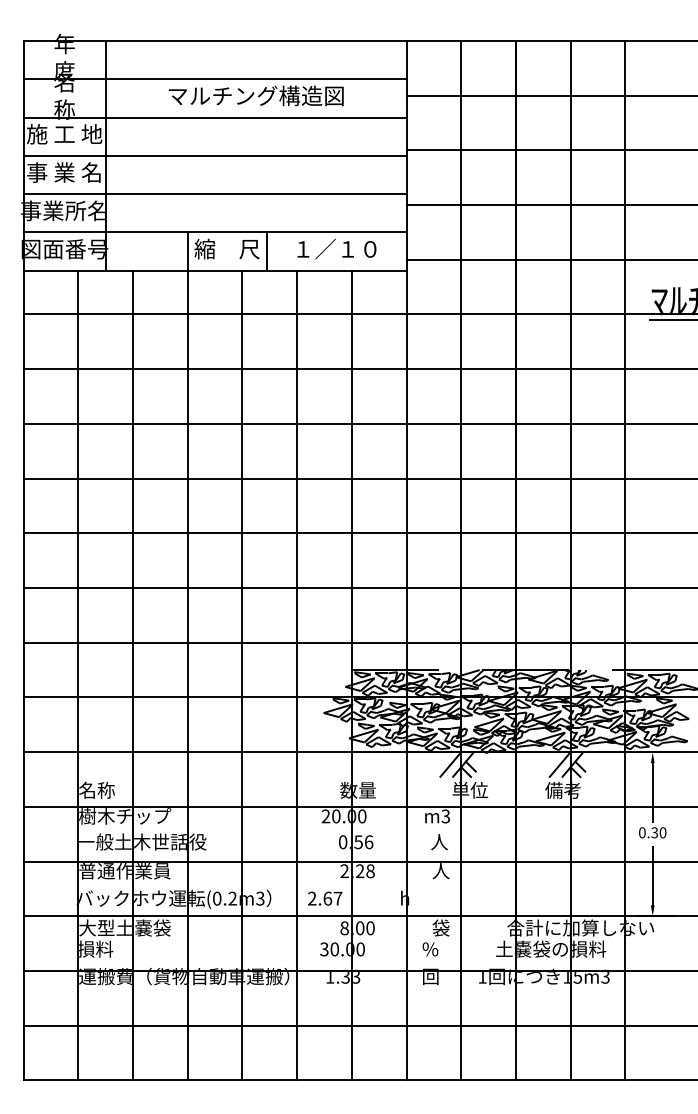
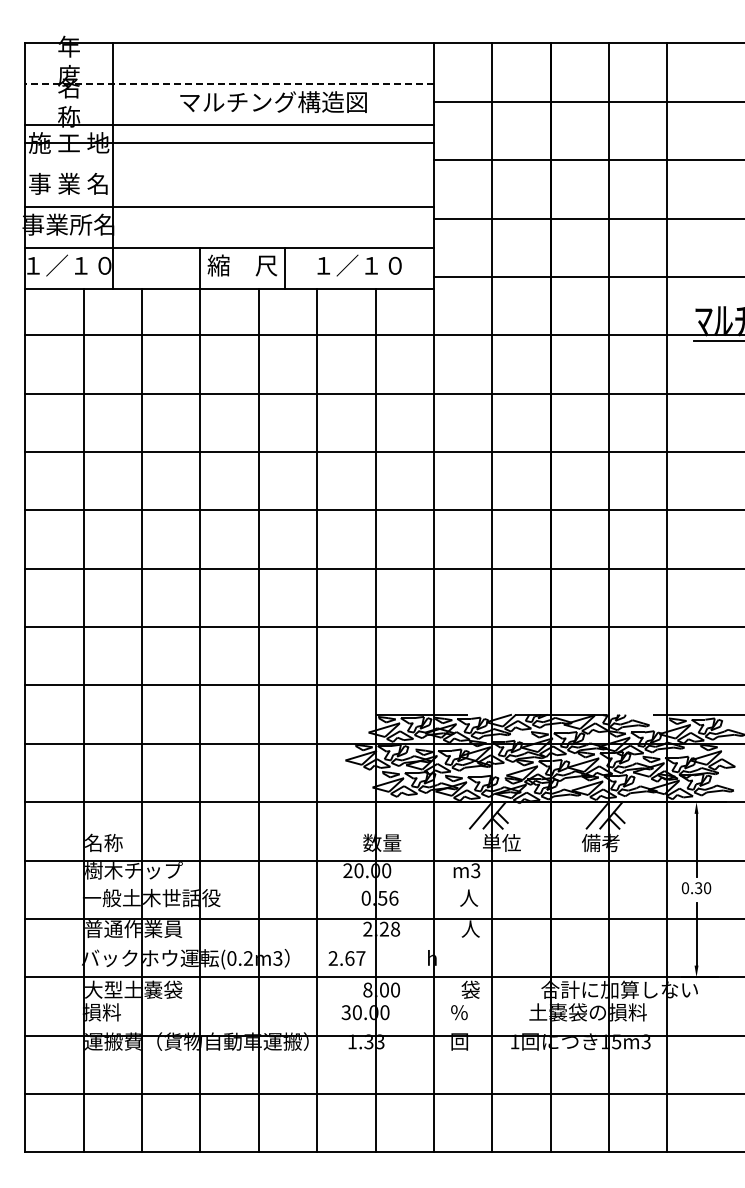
line: (214, 79) -> (229, 84), solid -> dashed
line: (214, 156) -> (229, 143), moved
text: (64, 249) -> (69, 265), 図面番号 -> １／１０

